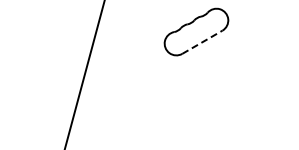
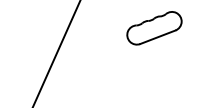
line: (202, 42) -> (157, 37), dashed -> solid

